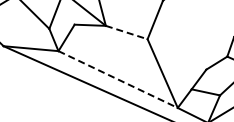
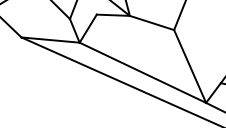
line: (126, 32) -> (151, 22), dashed -> solid
line: (118, 79) -> (143, 72), dashed -> solid

